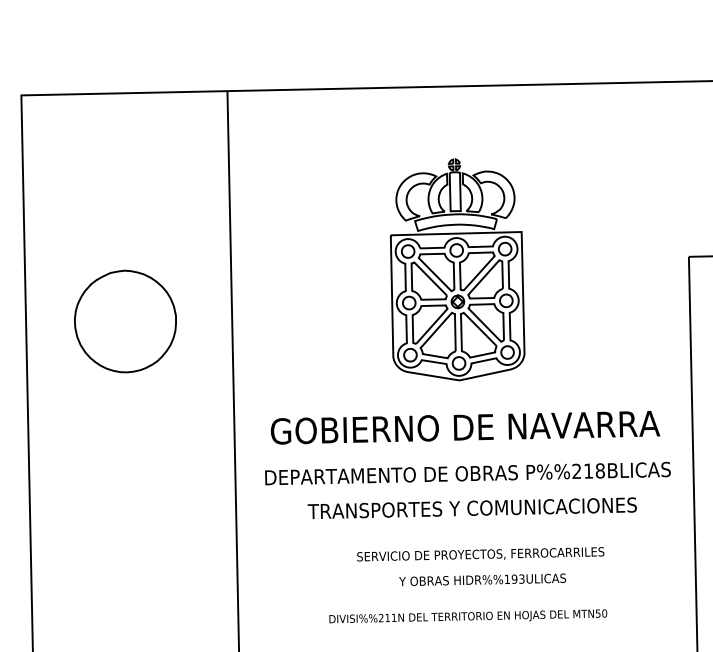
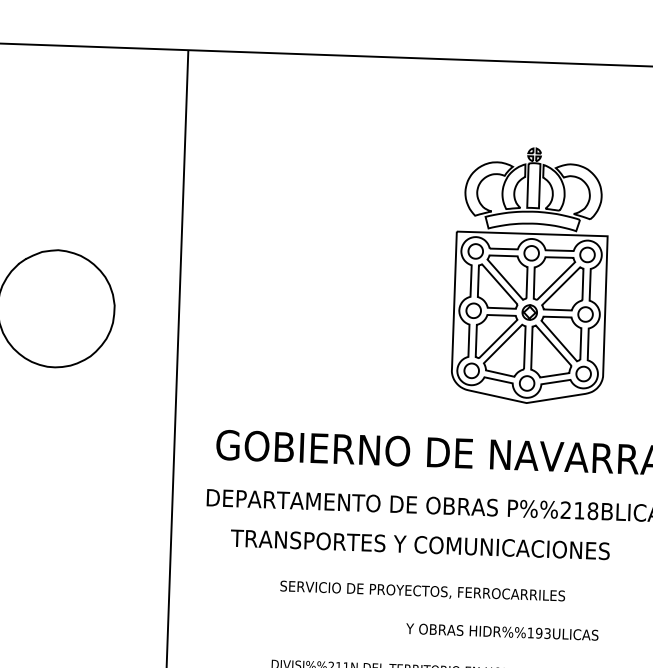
part: (457, 269) -> (531, 275), moved
text: (471, 507) -> (419, 543), moved
text: (480, 554) -> (422, 591), moved
text: (482, 579) -> (502, 631), moved

